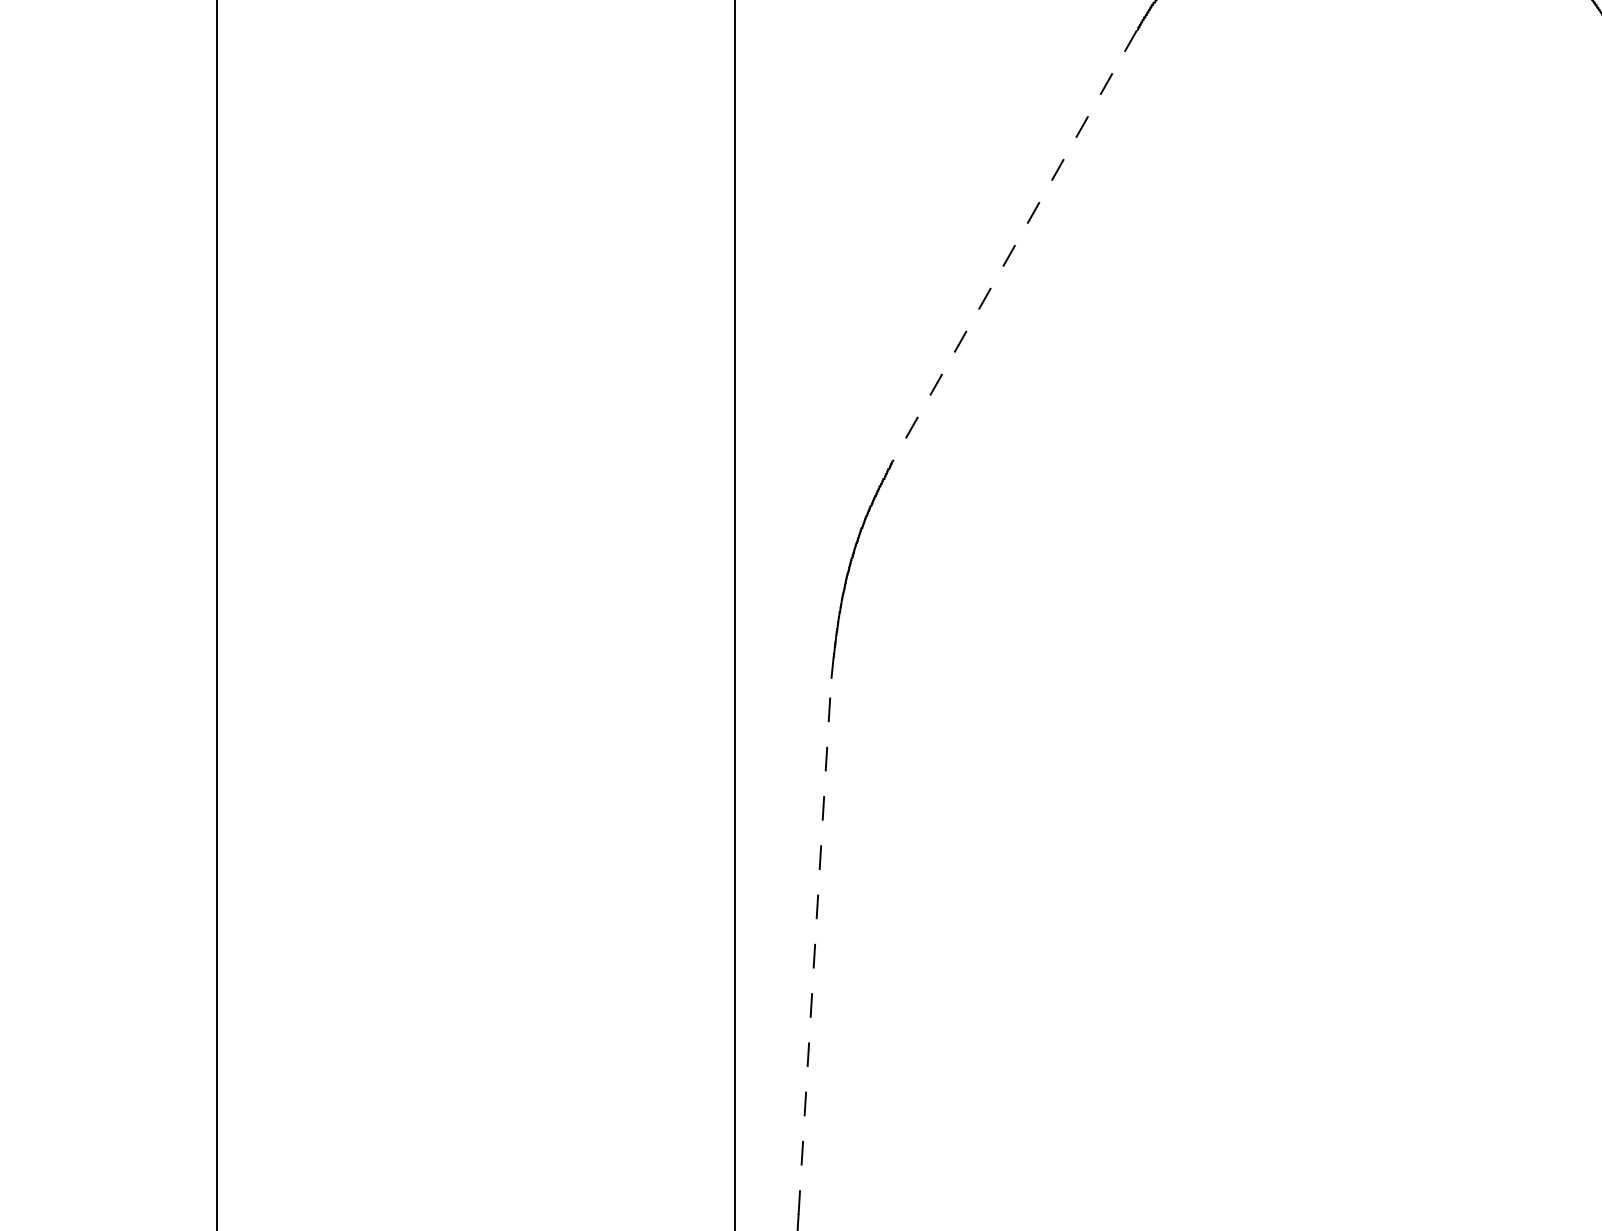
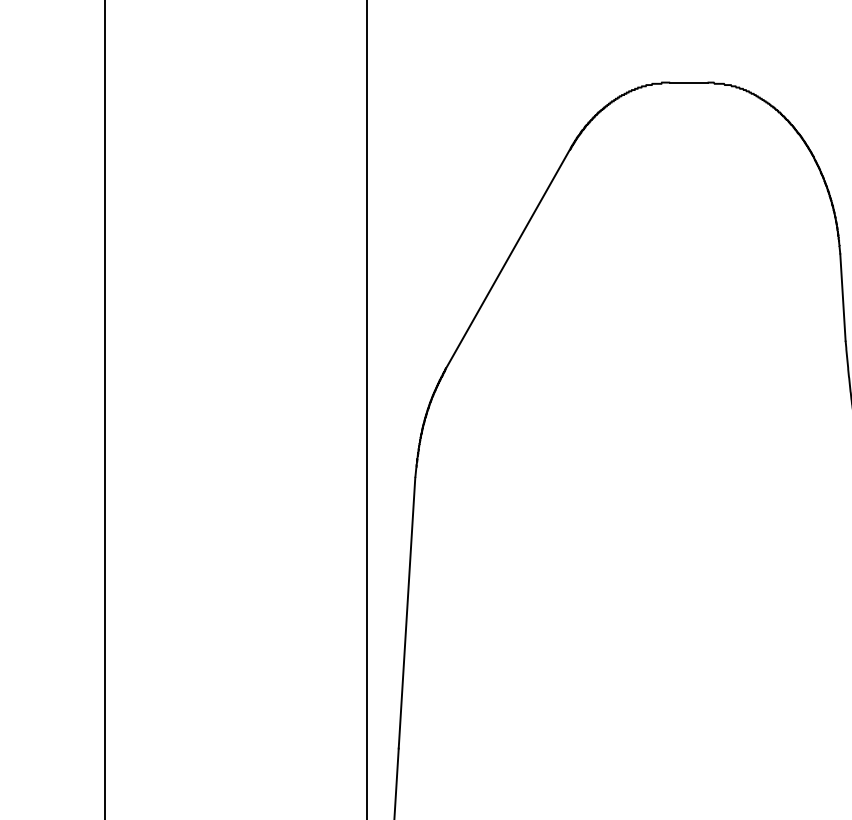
line: (1013, 246) -> (507, 259), dashed -> solid
line: (815, 947) -> (407, 613), dashed -> solid

